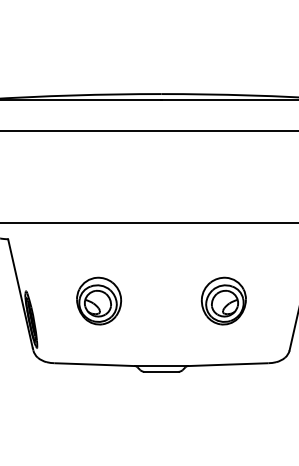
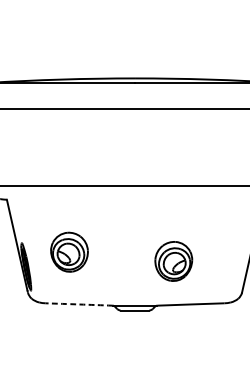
part: (99, 300) -> (69, 251), moved
part: (223, 300) -> (173, 260), moved
arc: (94, 364) -> (79, 304), solid -> dashed

